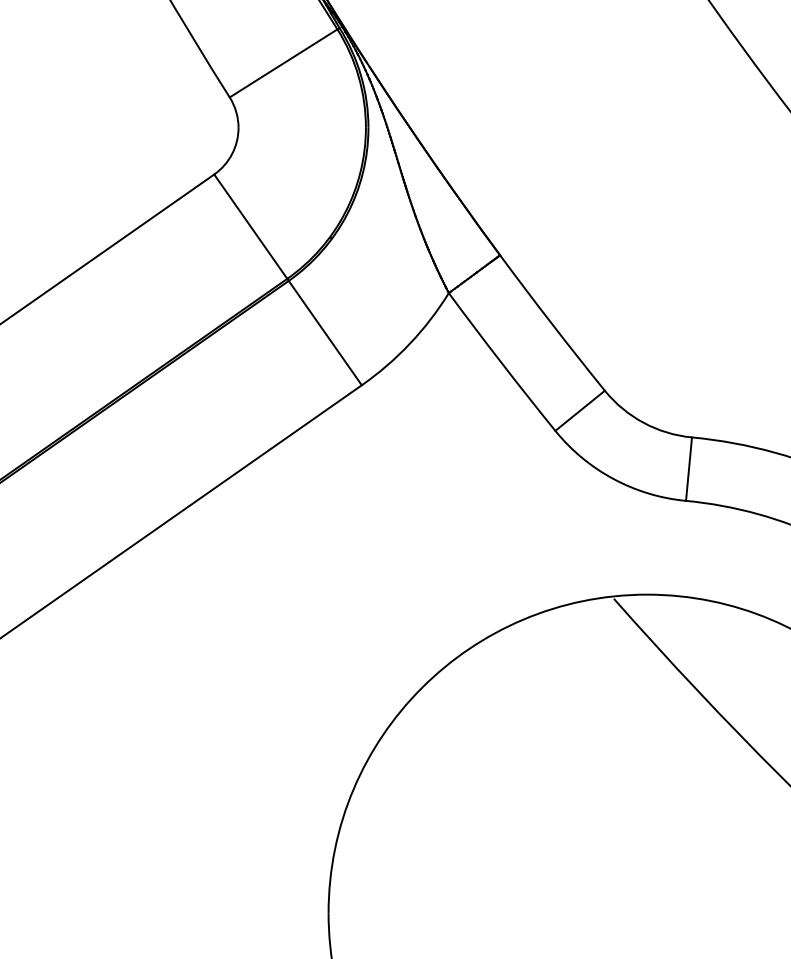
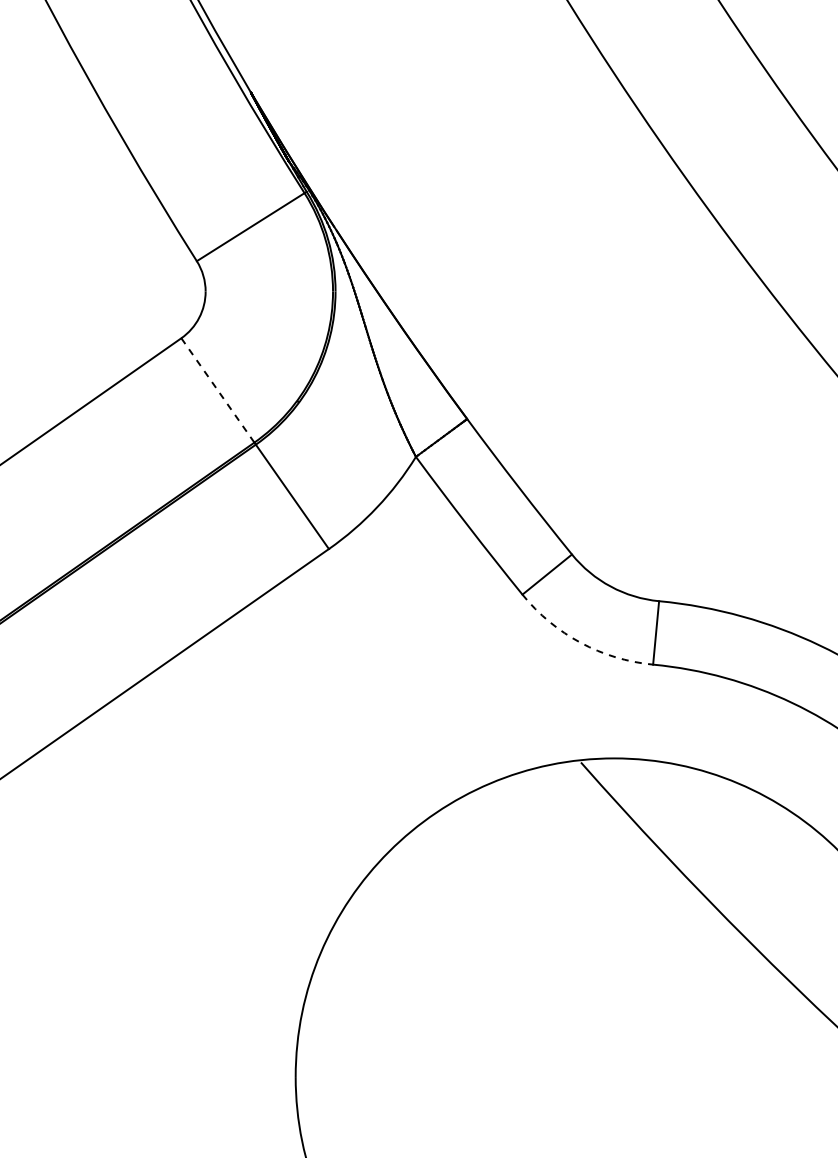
line: (250, 226) -> (217, 390), solid -> dashed
arc: (613, 478) -> (580, 642), solid -> dashed

